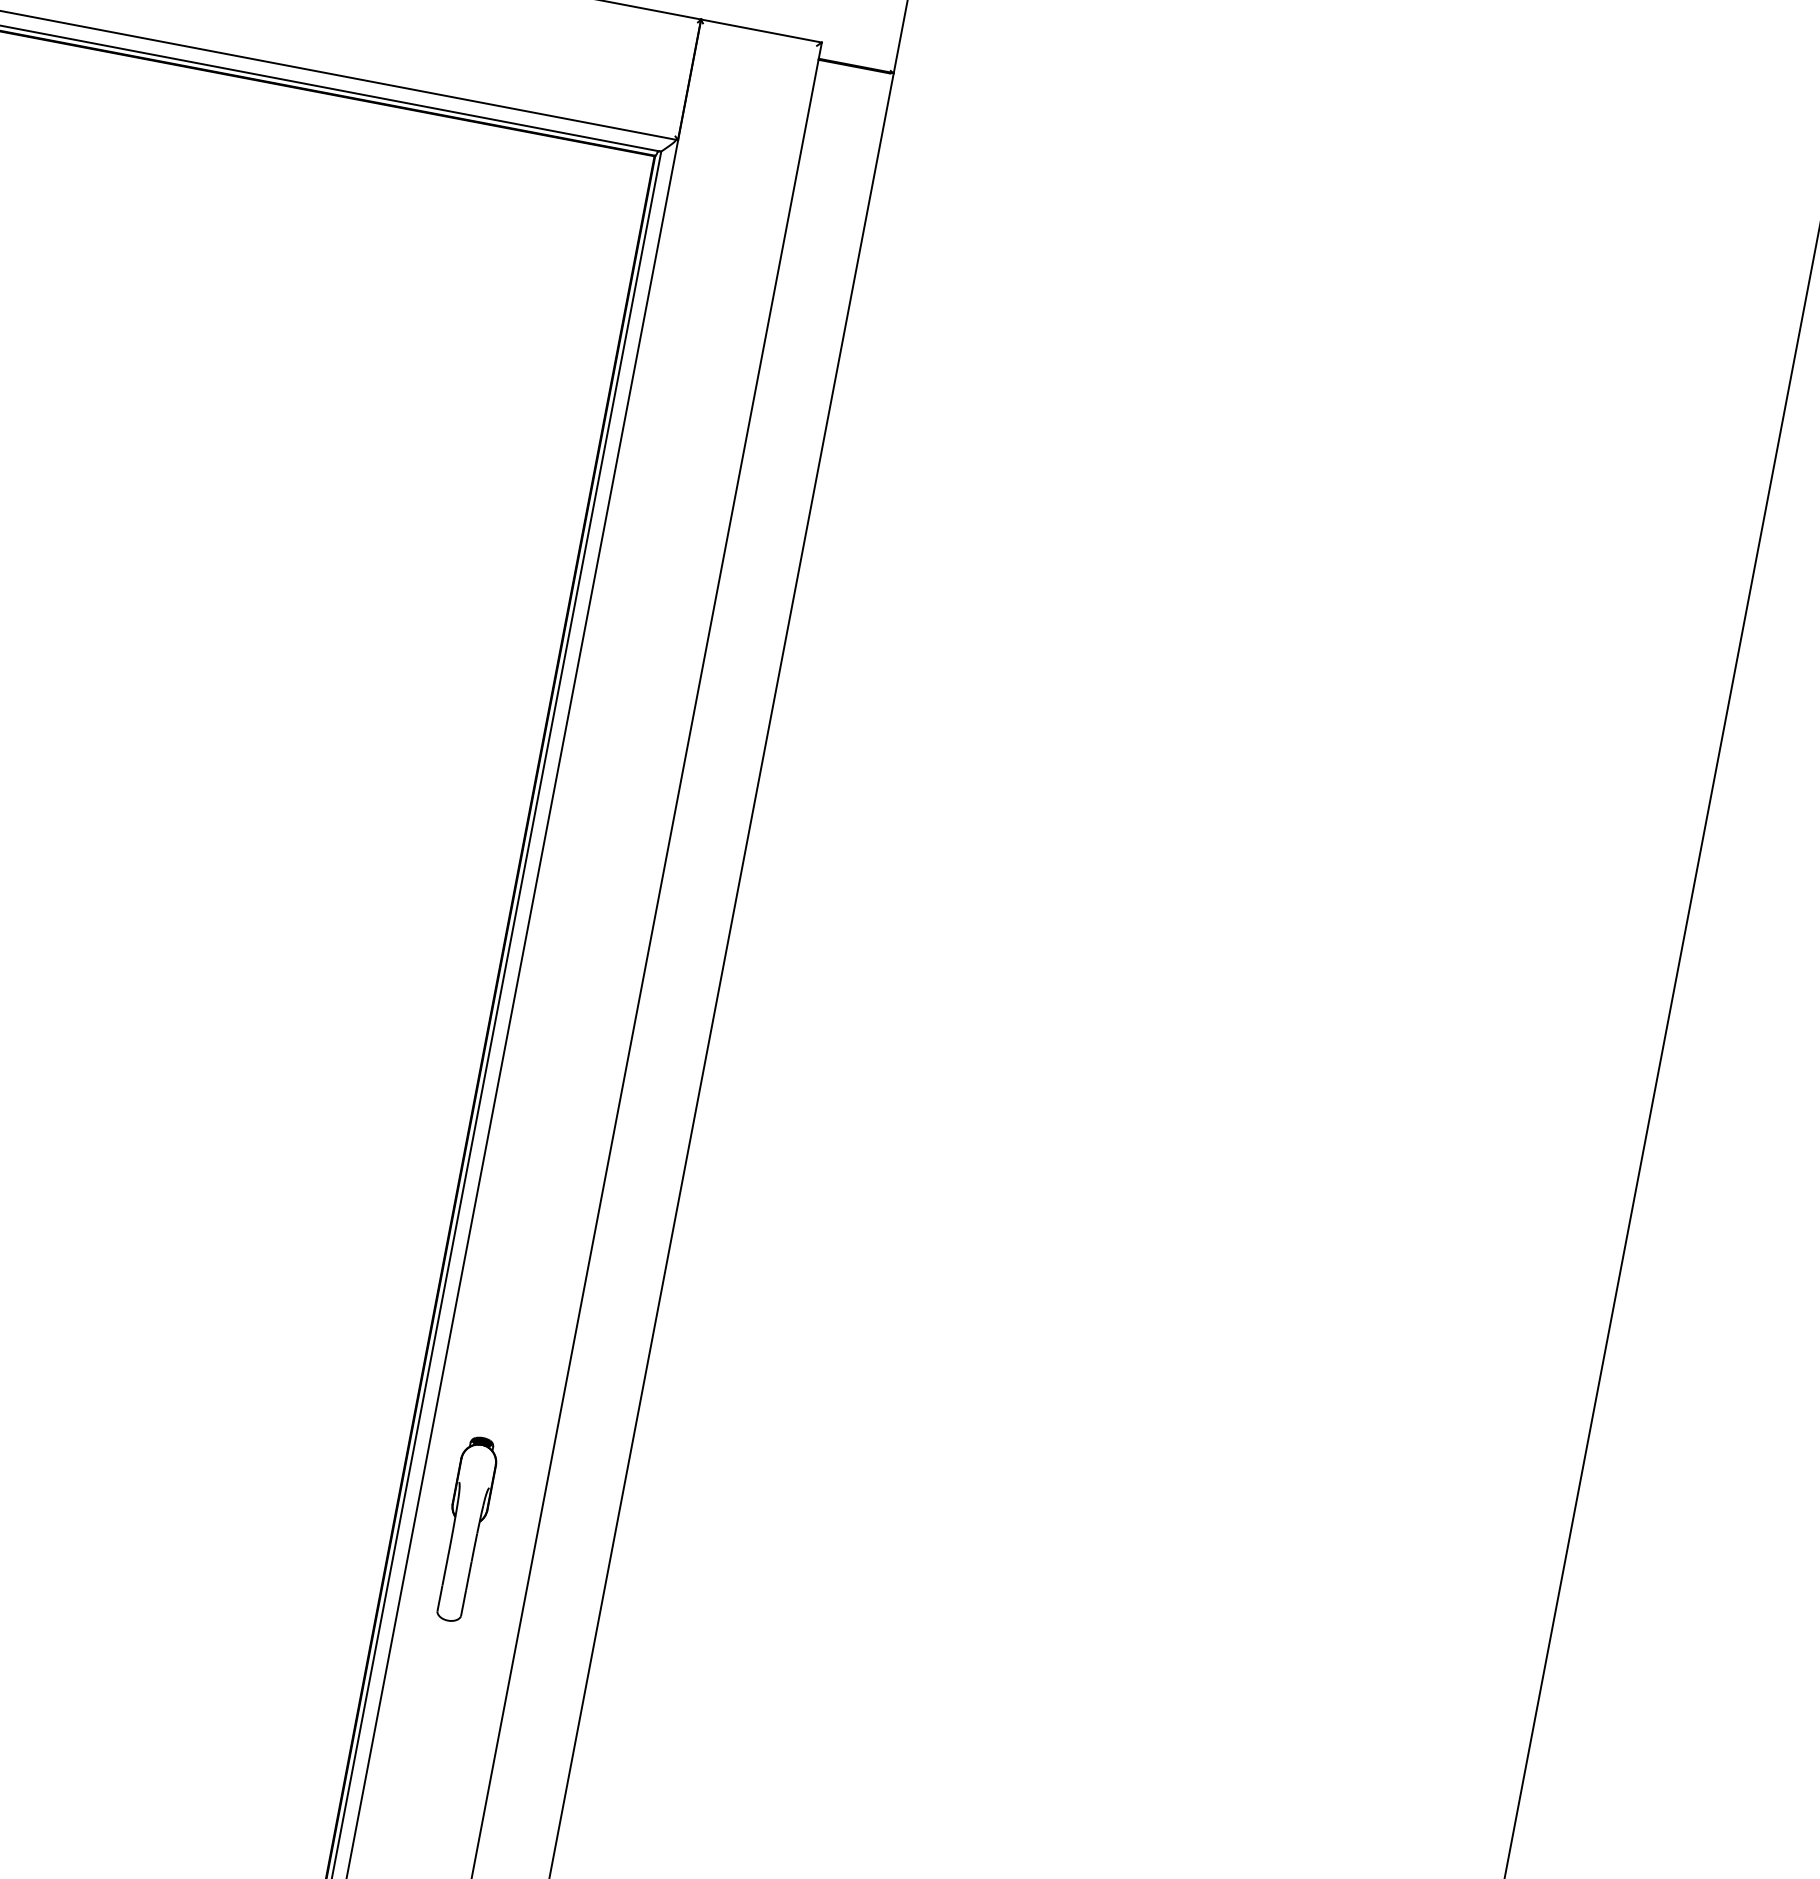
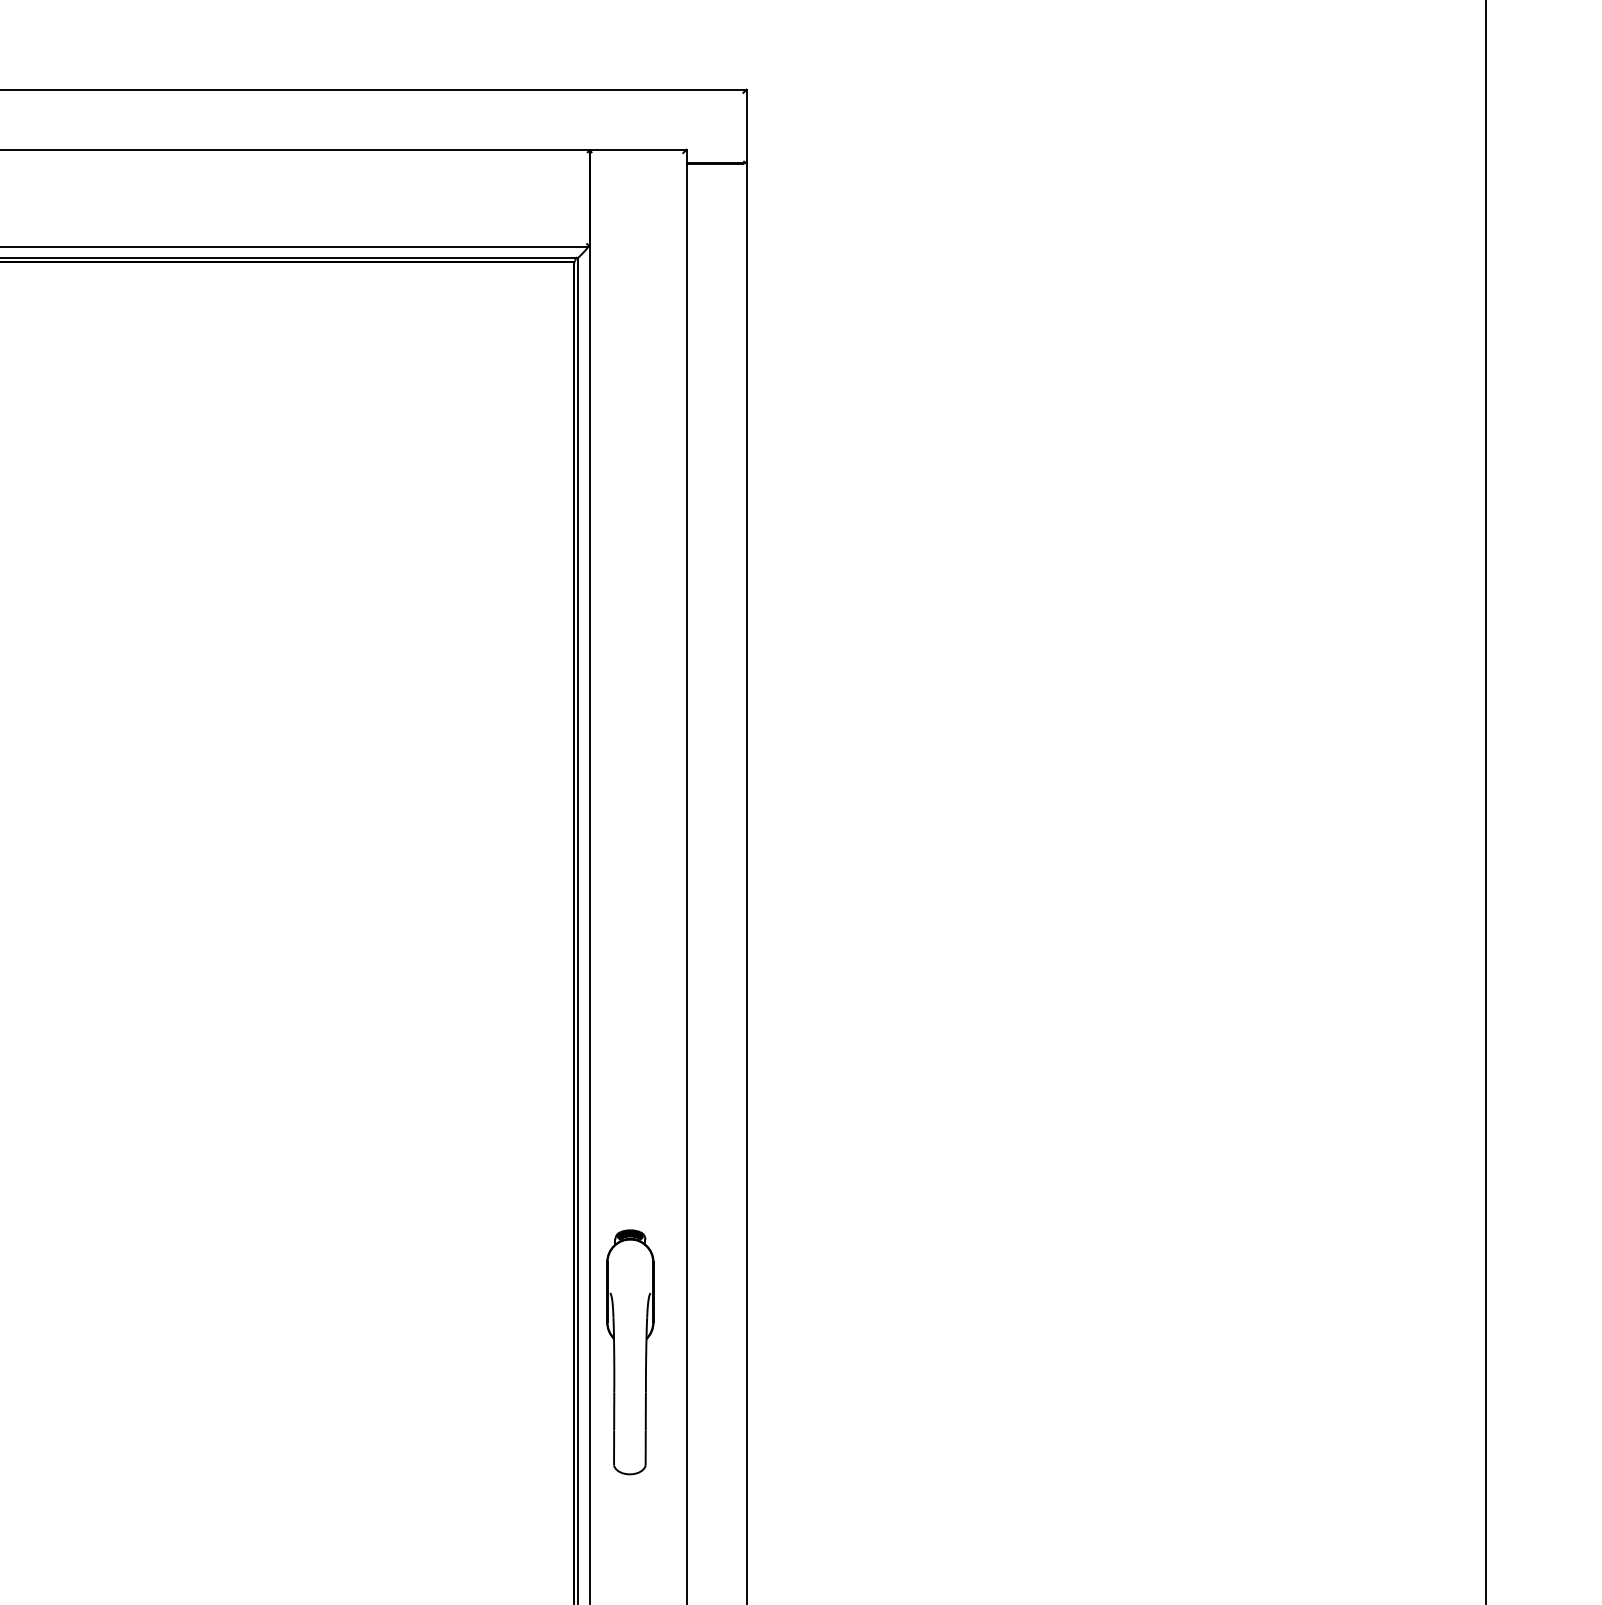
part: (465, 1529) -> (630, 1352), size x1.67

